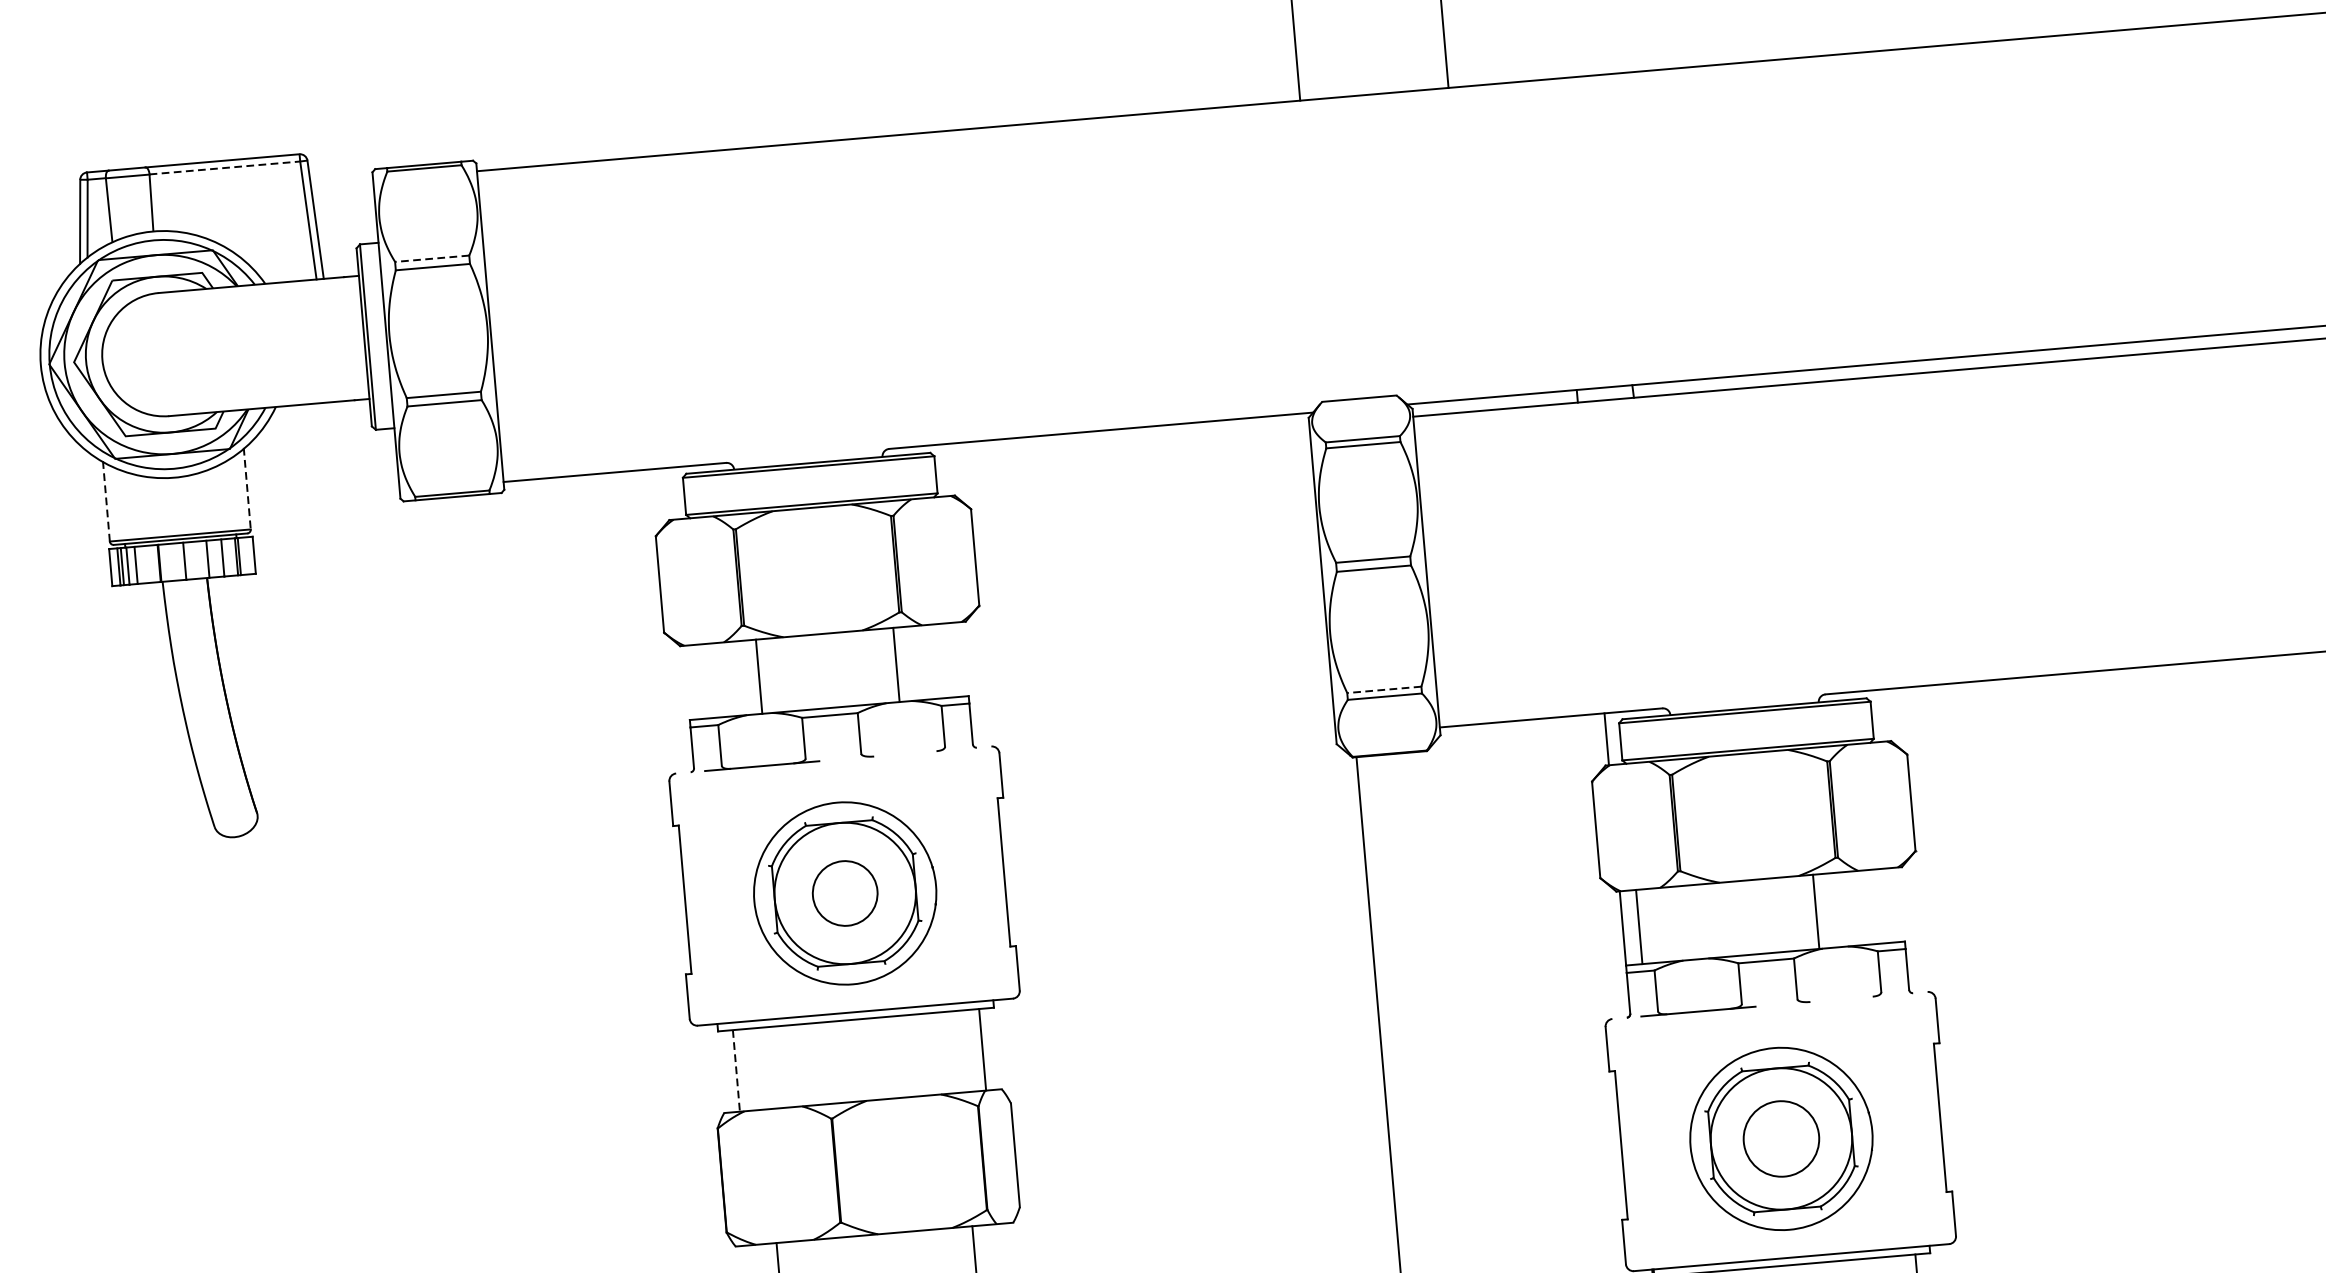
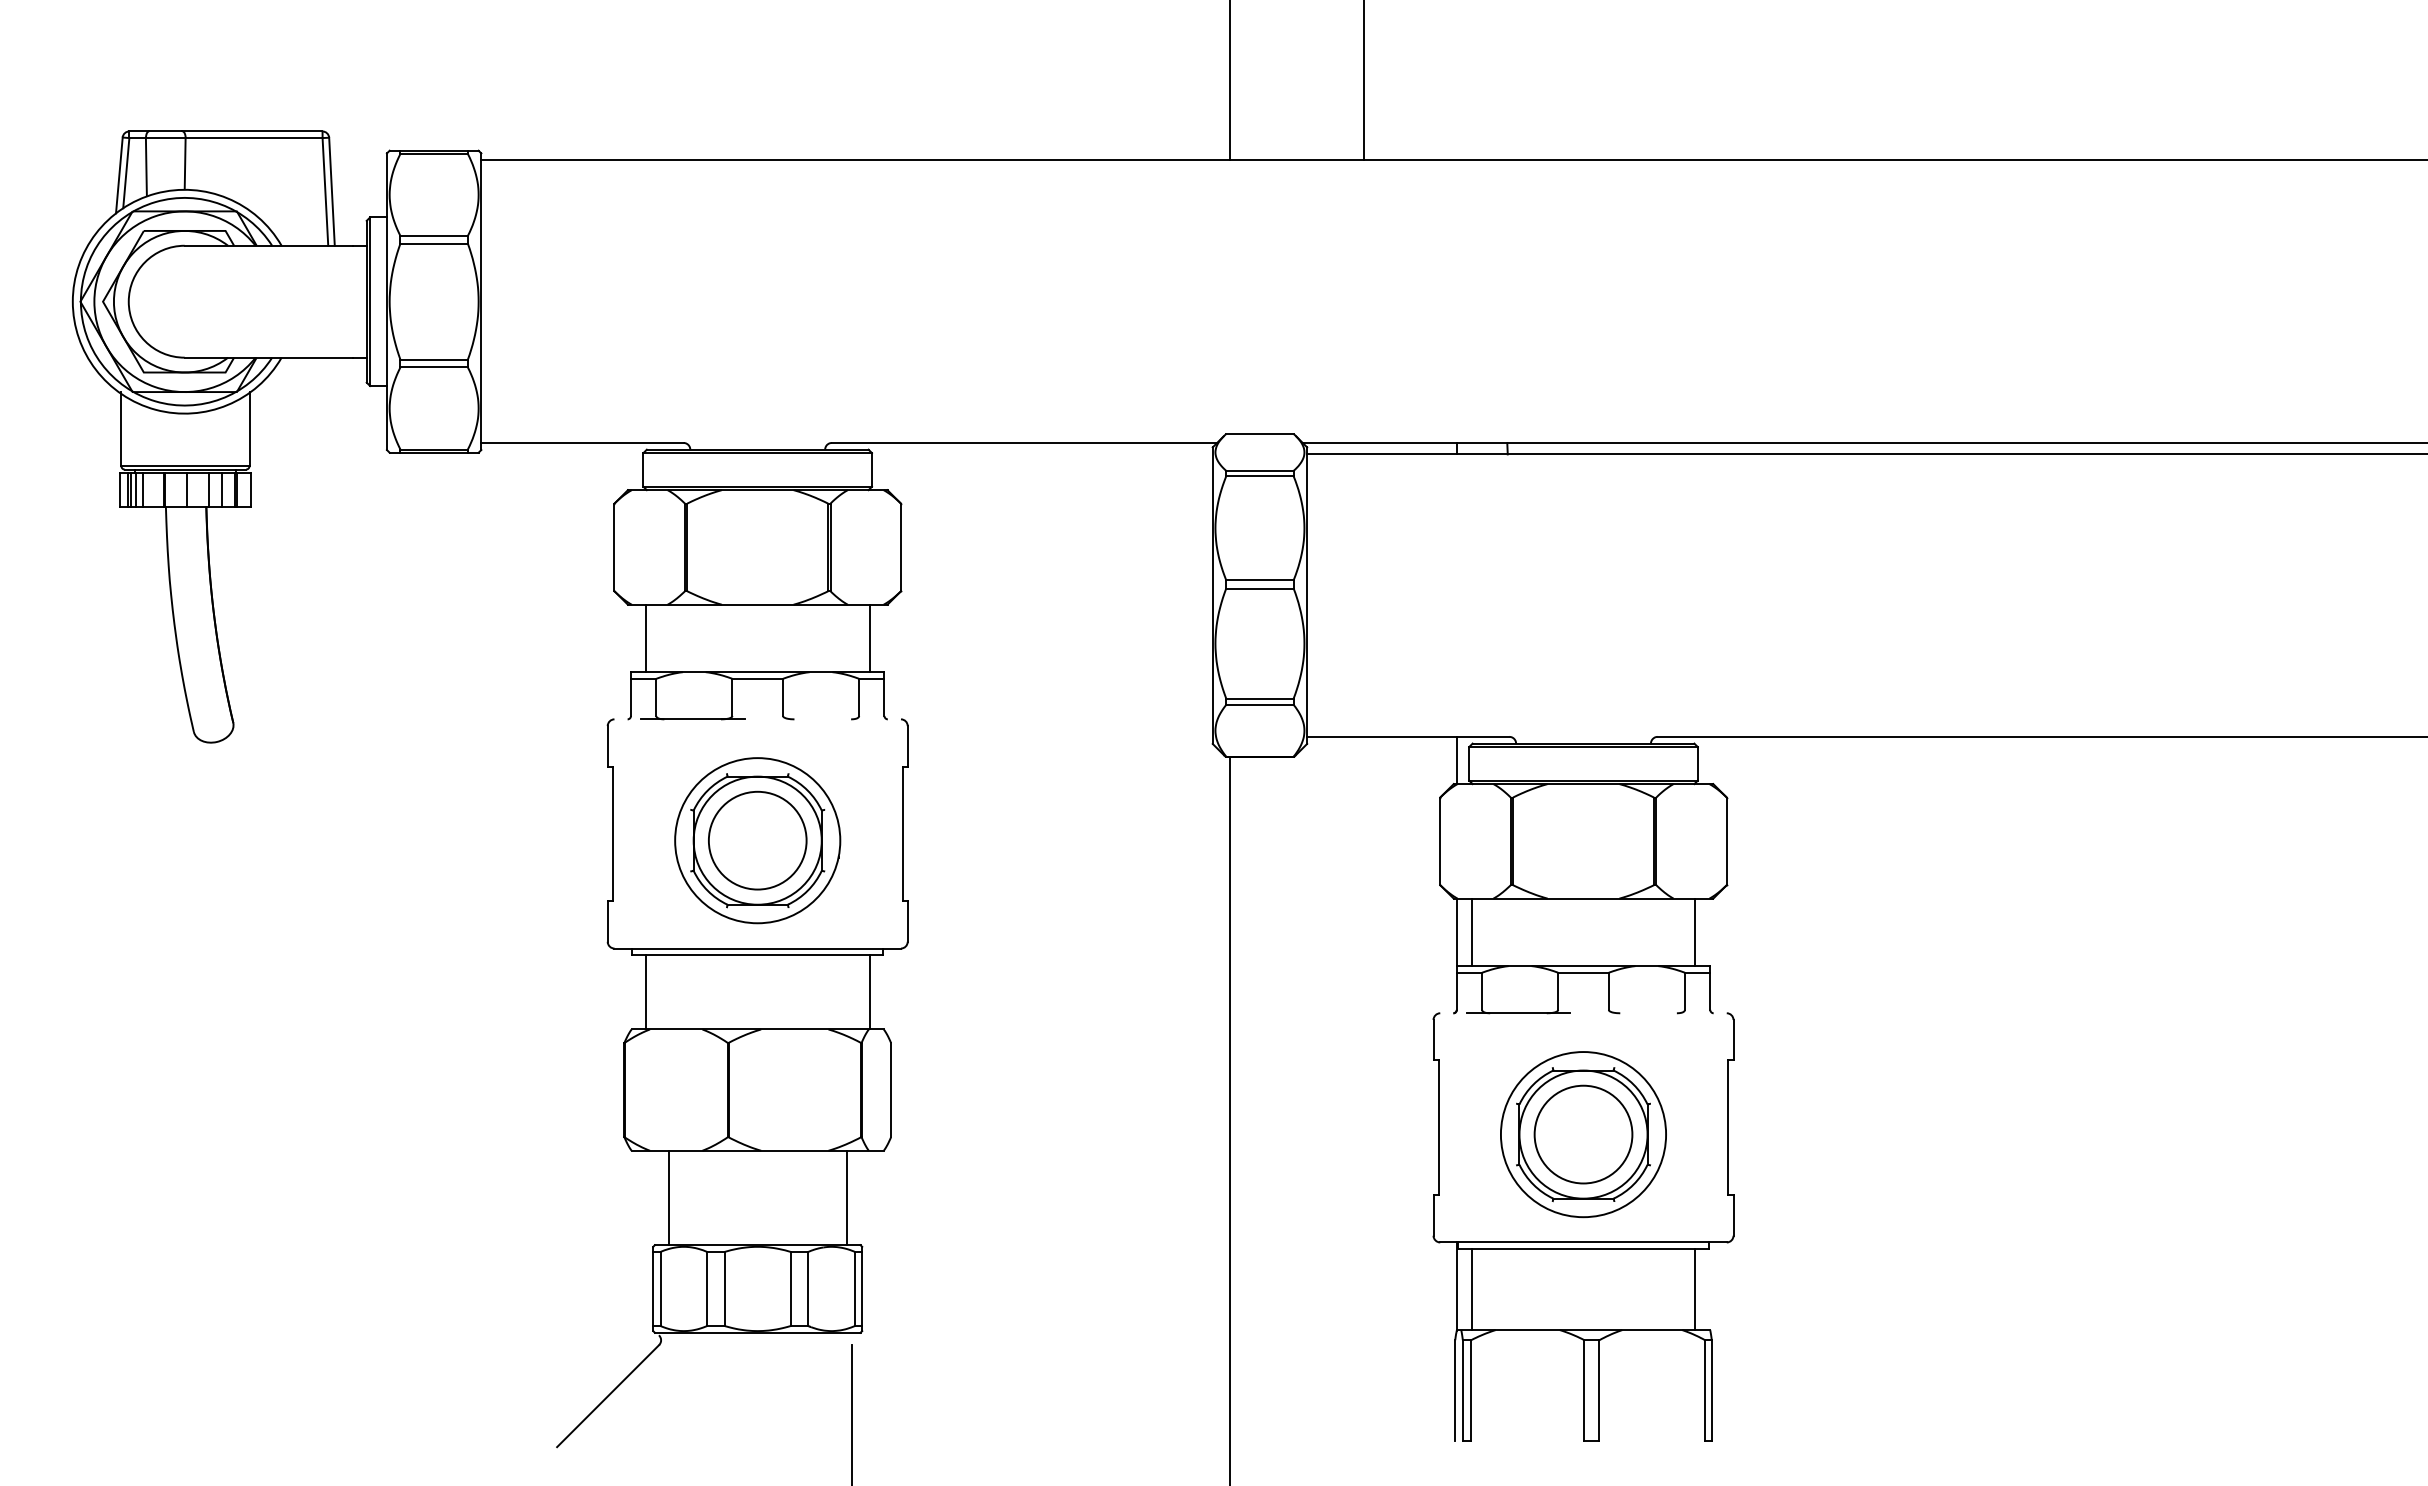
line: (225, 168) -> (254, 138), dashed -> solid
line: (432, 259) -> (434, 236), dashed -> solid
line: (247, 489) -> (249, 429), dashed -> solid
line: (106, 500) -> (121, 428), dashed -> solid
line: (896, 665) -> (869, 638), moved
line: (758, 676) -> (645, 638), moved
line: (1383, 689) -> (1259, 698), dashed -> solid
circle: (844, 893) -> (757, 840), size x1.67
line: (1816, 911) -> (1695, 932), moved
line: (736, 1071) -> (645, 992), dashed -> solid
circle: (1781, 1138) -> (1583, 1134), size x1.43

